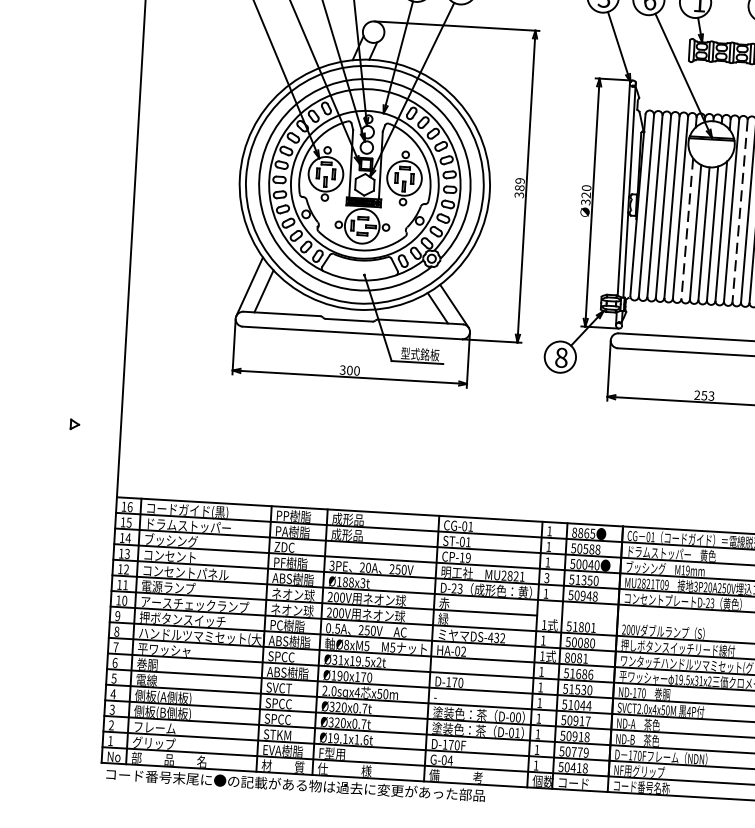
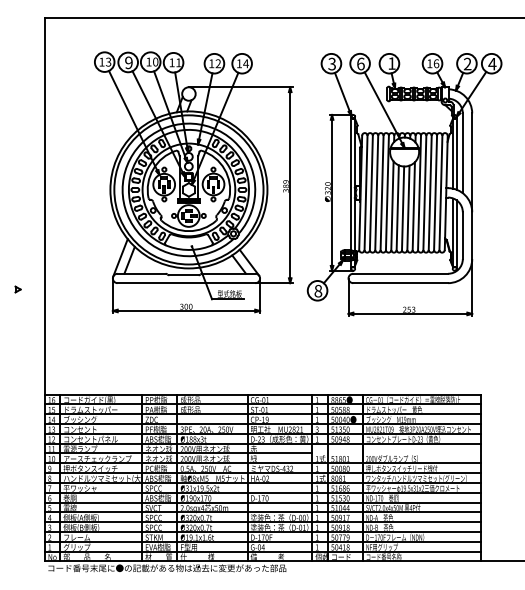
line: (739, 212) -> (424, 193), dashed -> solid
line: (687, 229) -> (392, 206), dashed -> solid
part: (74, 424) -> (17, 289), moved

